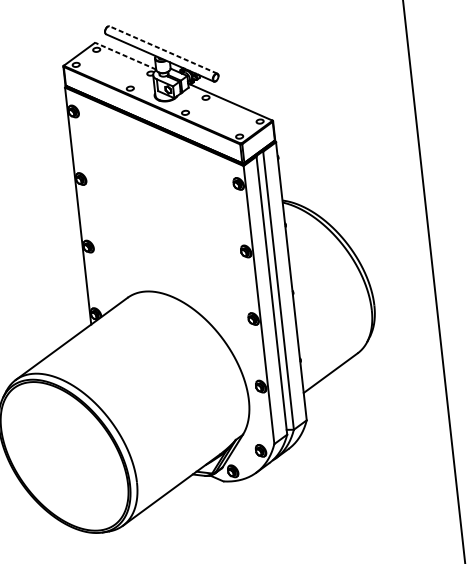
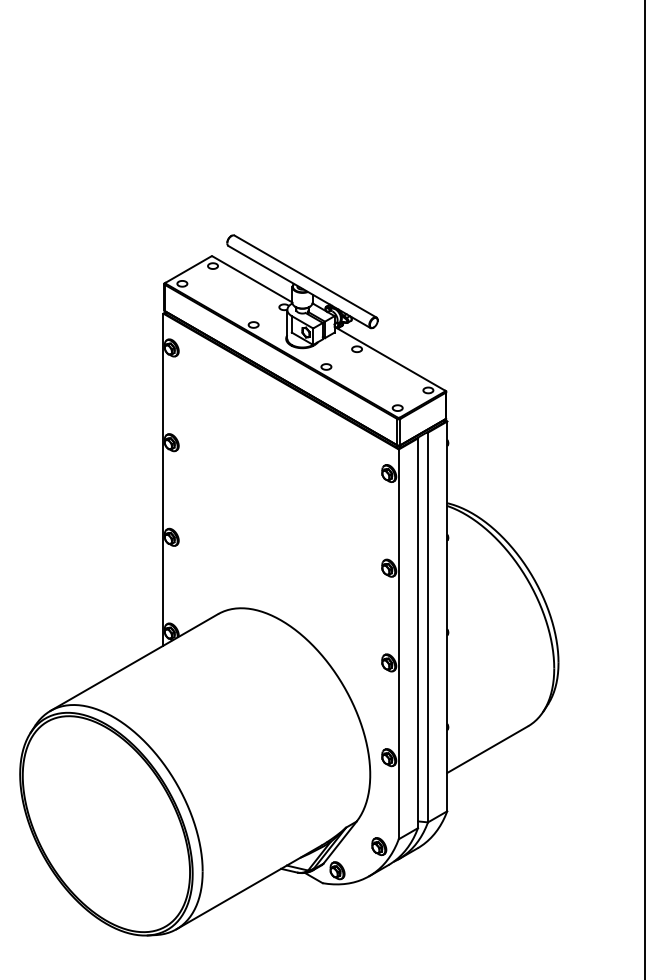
line: (163, 49) -> (305, 276), dashed -> solid
line: (125, 56) -> (252, 279), dashed -> solid

